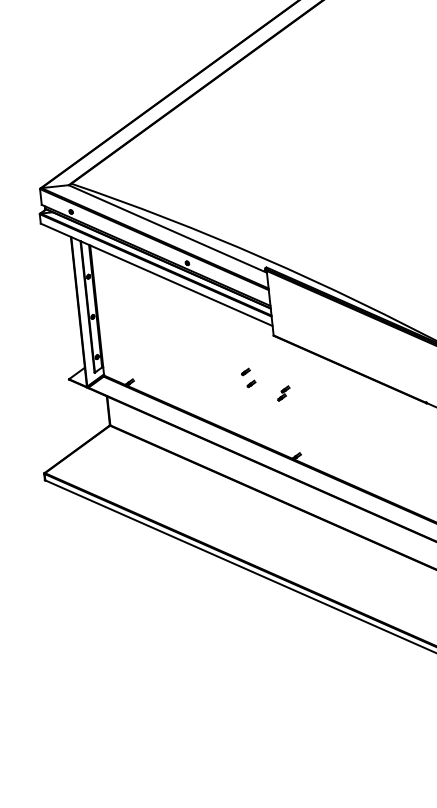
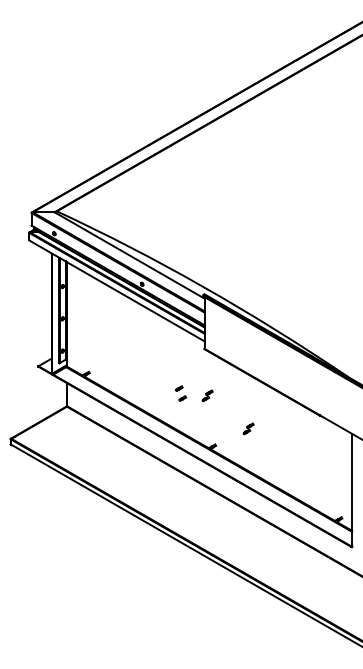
part: (249, 377) -> (181, 393), moved
part: (339, 428) -> (248, 428), added

